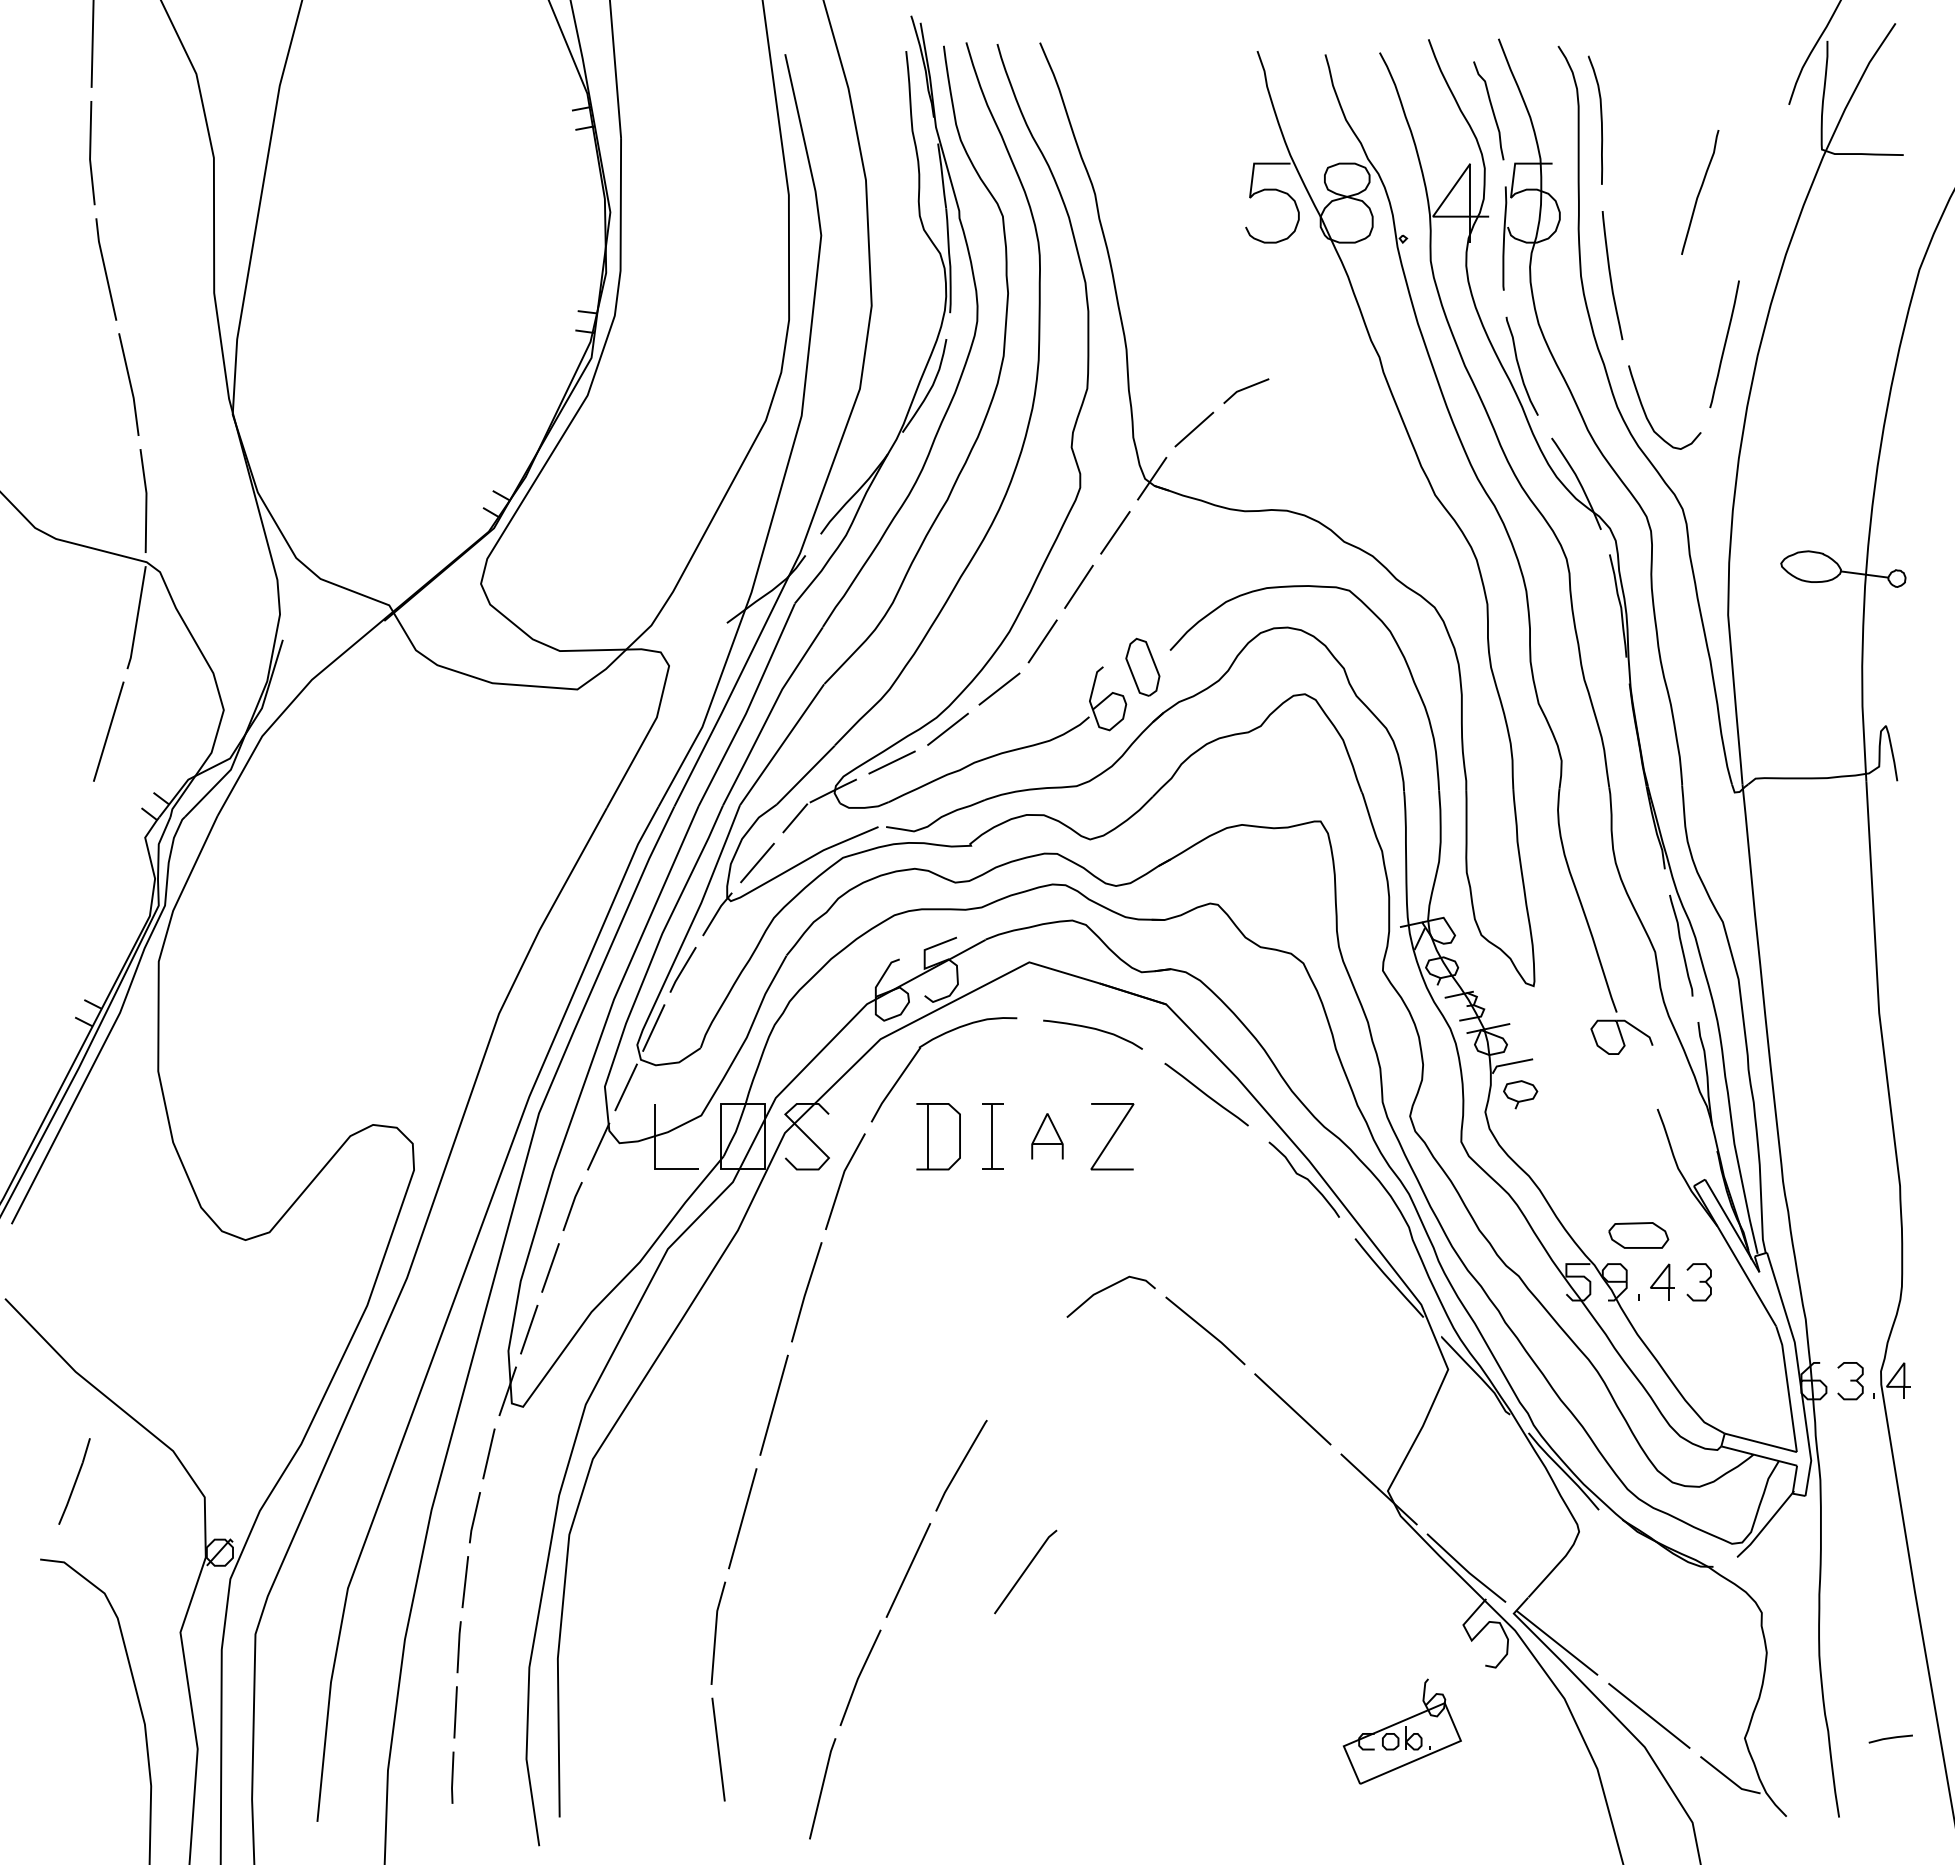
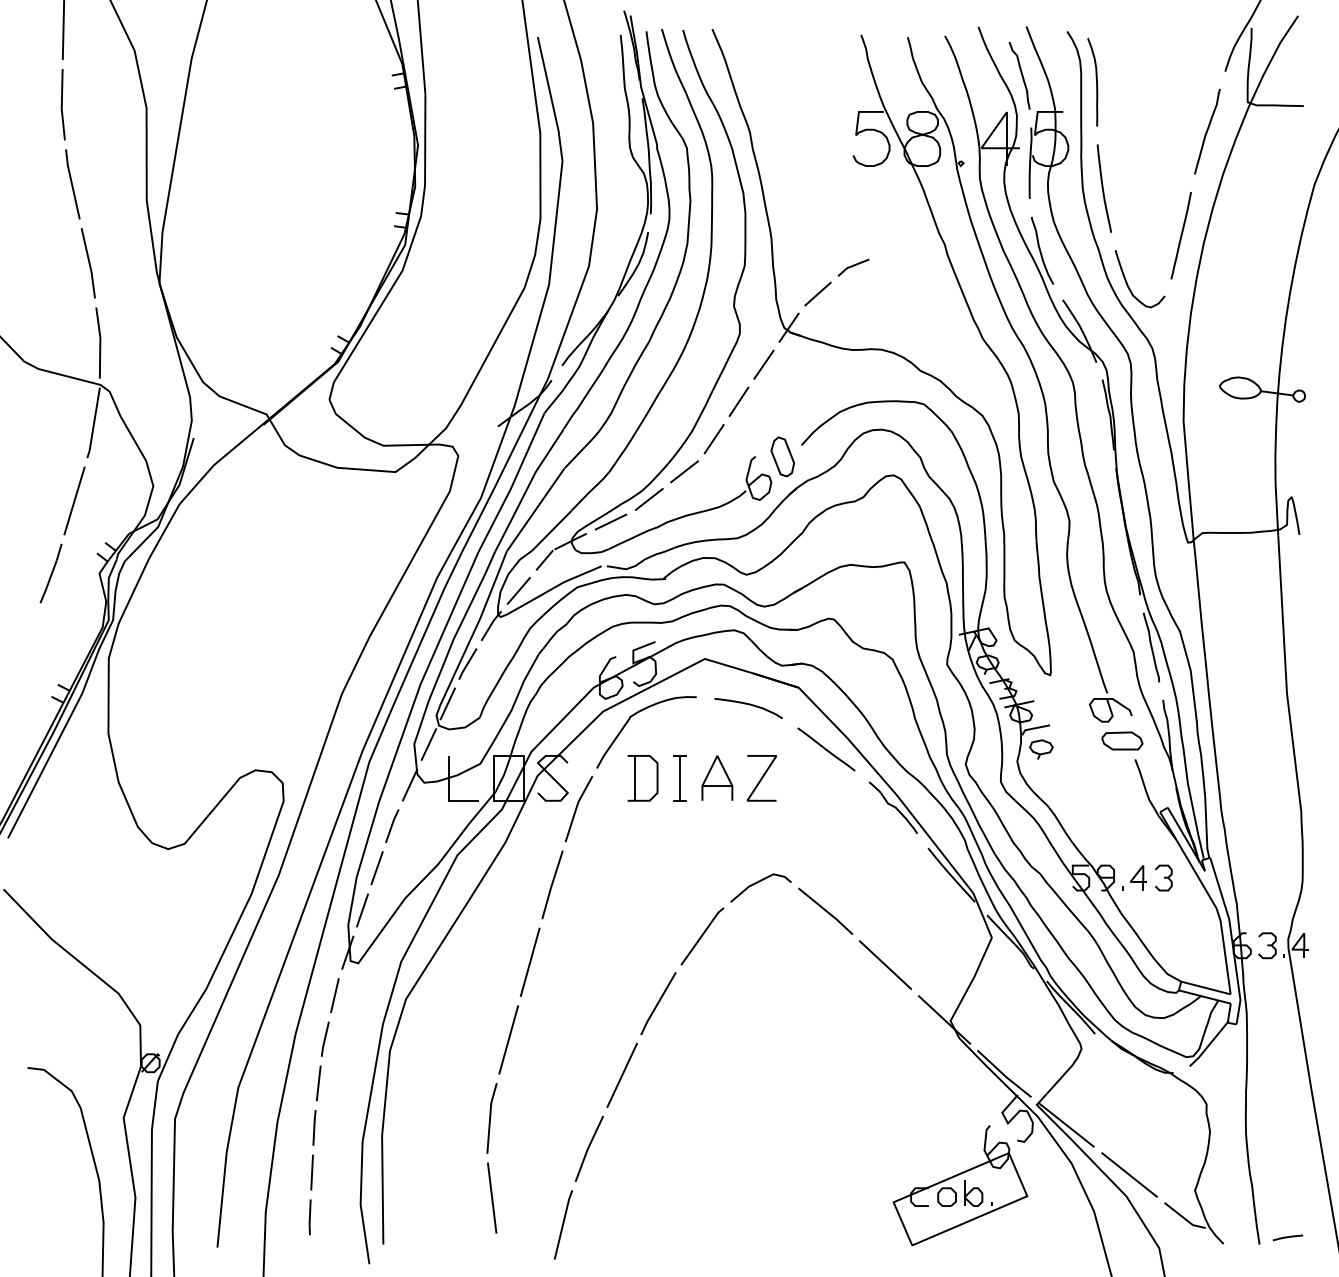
curve: (1700, 192) -> (1207, 131), moved
part: (1047, 1135) -> (717, 777), size x1.43
part: (1638, 1234) -> (1122, 740), moved
line: (75, 1481) -> (51, 573), moved
line: (1025, 1572) -> (702, 936), moved
part: (1402, 1731) -> (960, 1185), size x1.67
line: (1890, 1738) -> (1287, 1237), moved

